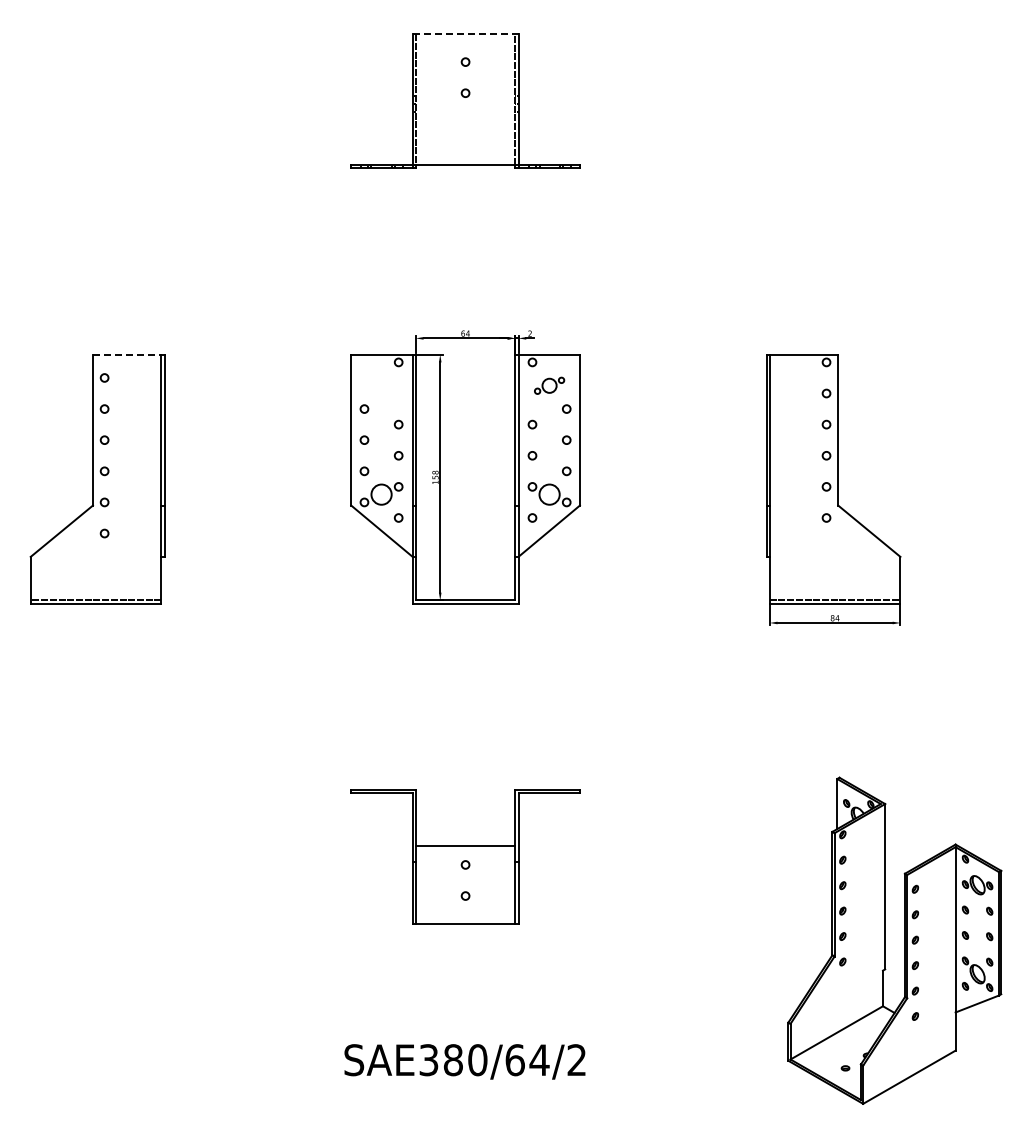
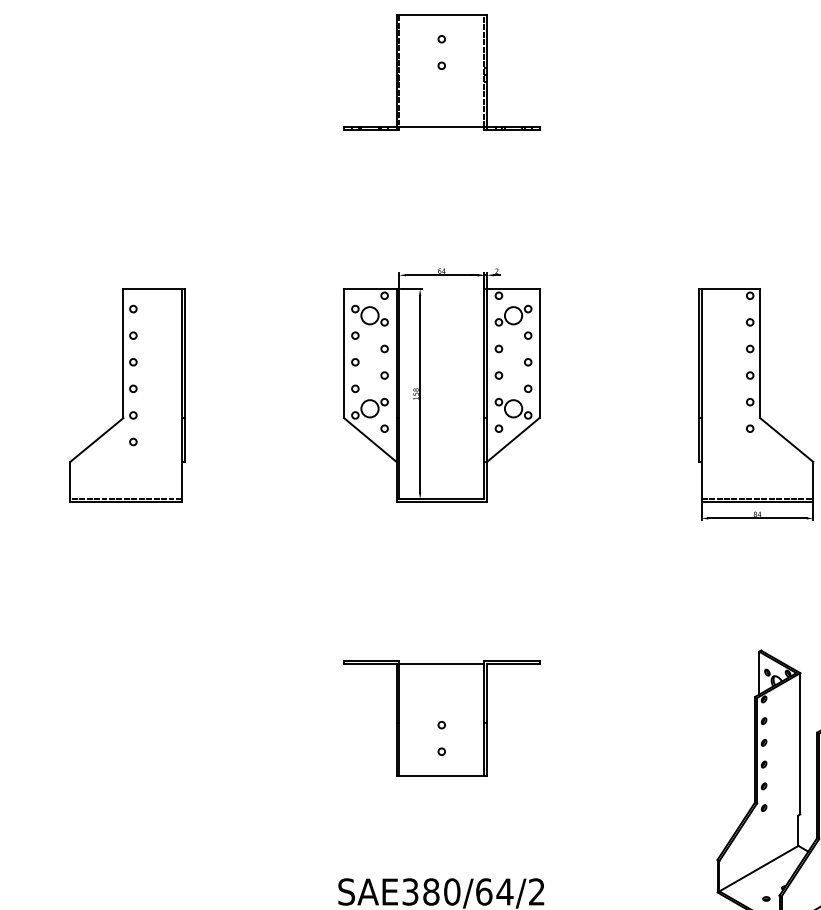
line: (465, 34) -> (441, 15), dashed -> solid
line: (127, 354) -> (152, 289), dashed -> solid
part: (381, 385) -> (369, 315), added
part: (549, 385) -> (513, 315), size x1.43
line: (465, 846) -> (441, 664), moved

